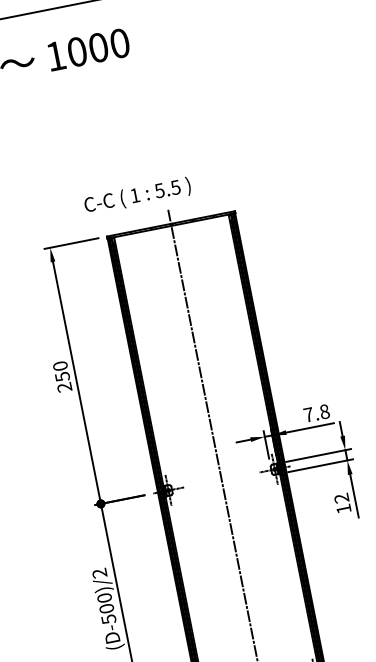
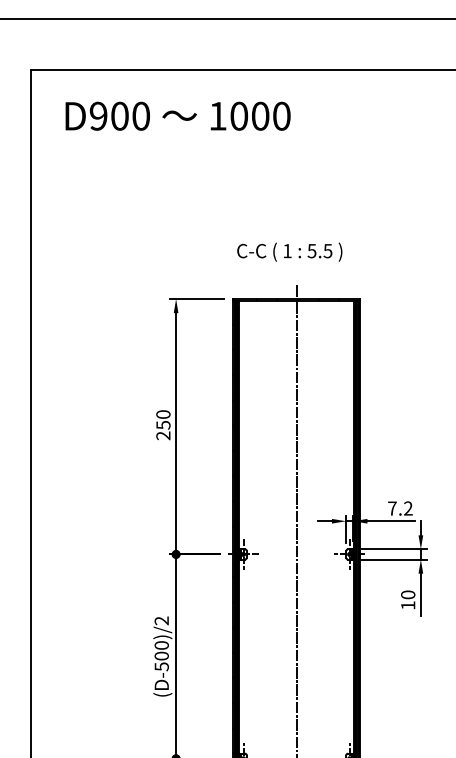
text: (137, 195) -> (289, 251), moved
text: (324, 411) -> (408, 508), 7.8 -> 7.2
text: (341, 497) -> (408, 594), 12 -> 10

